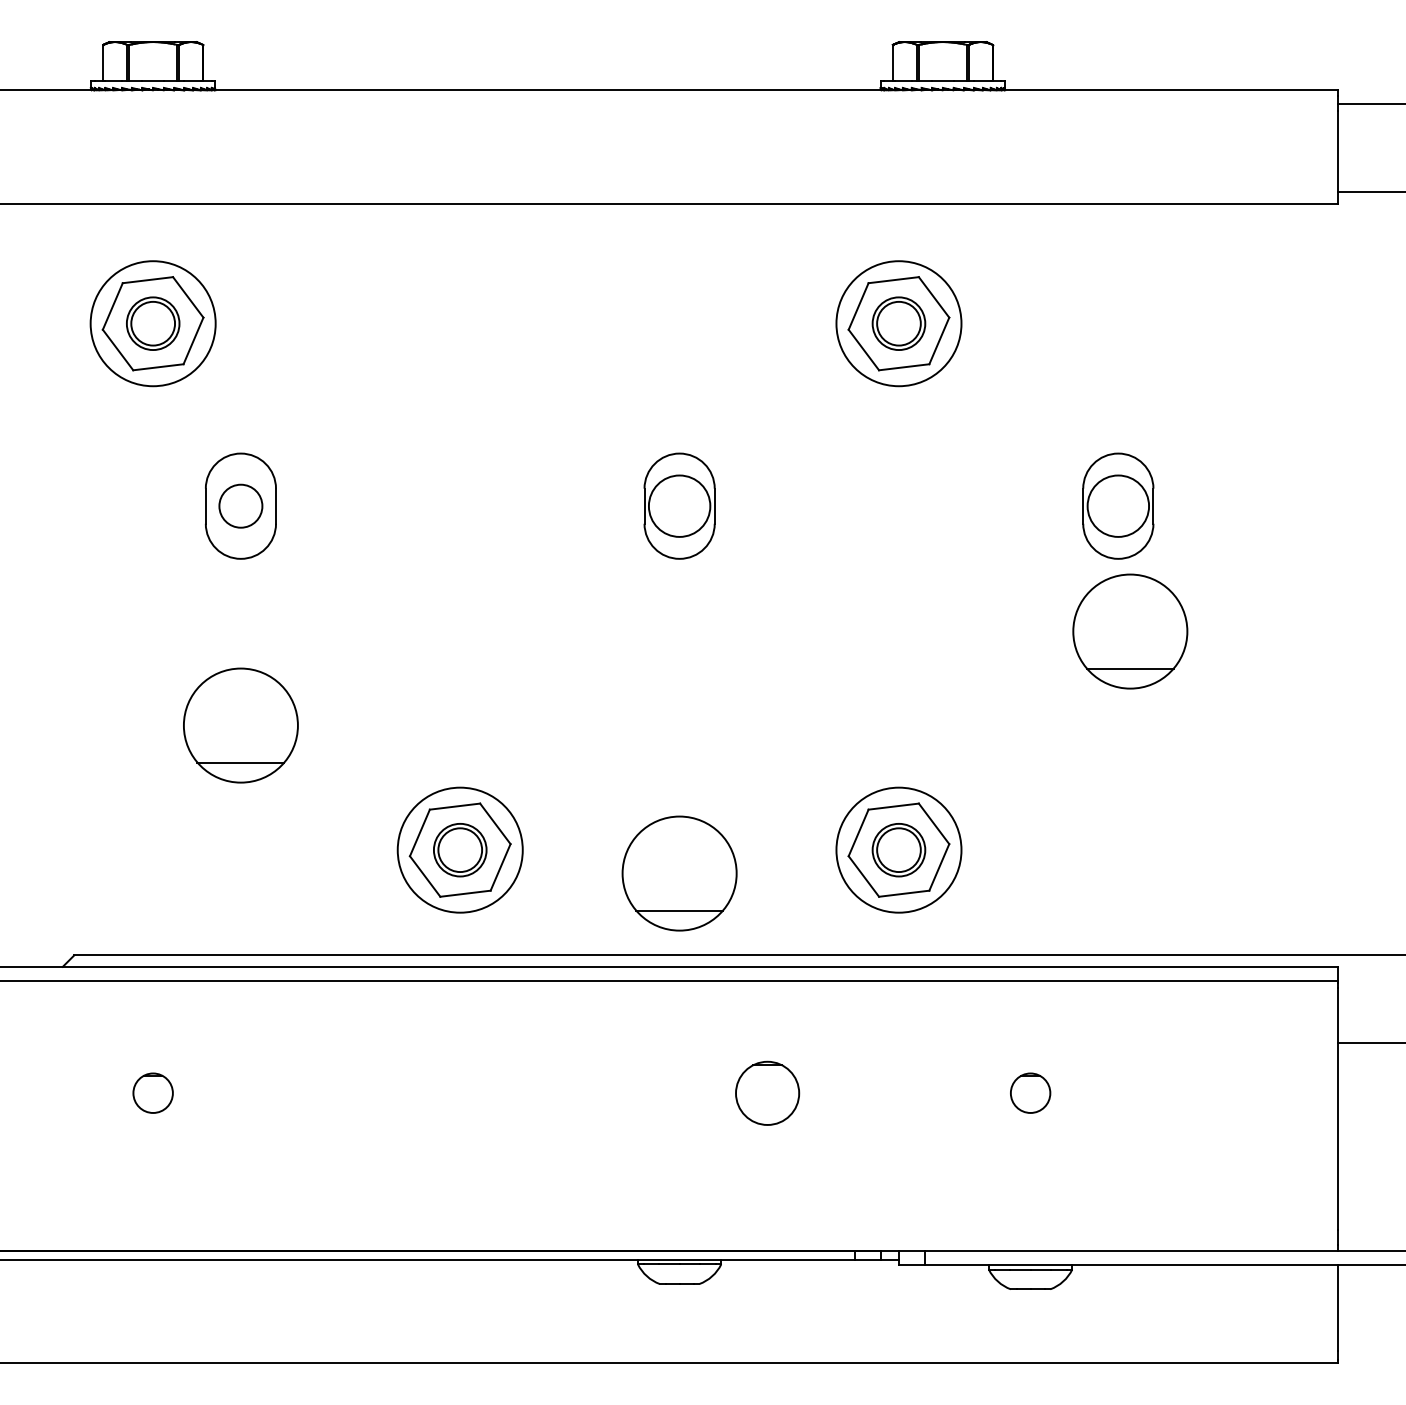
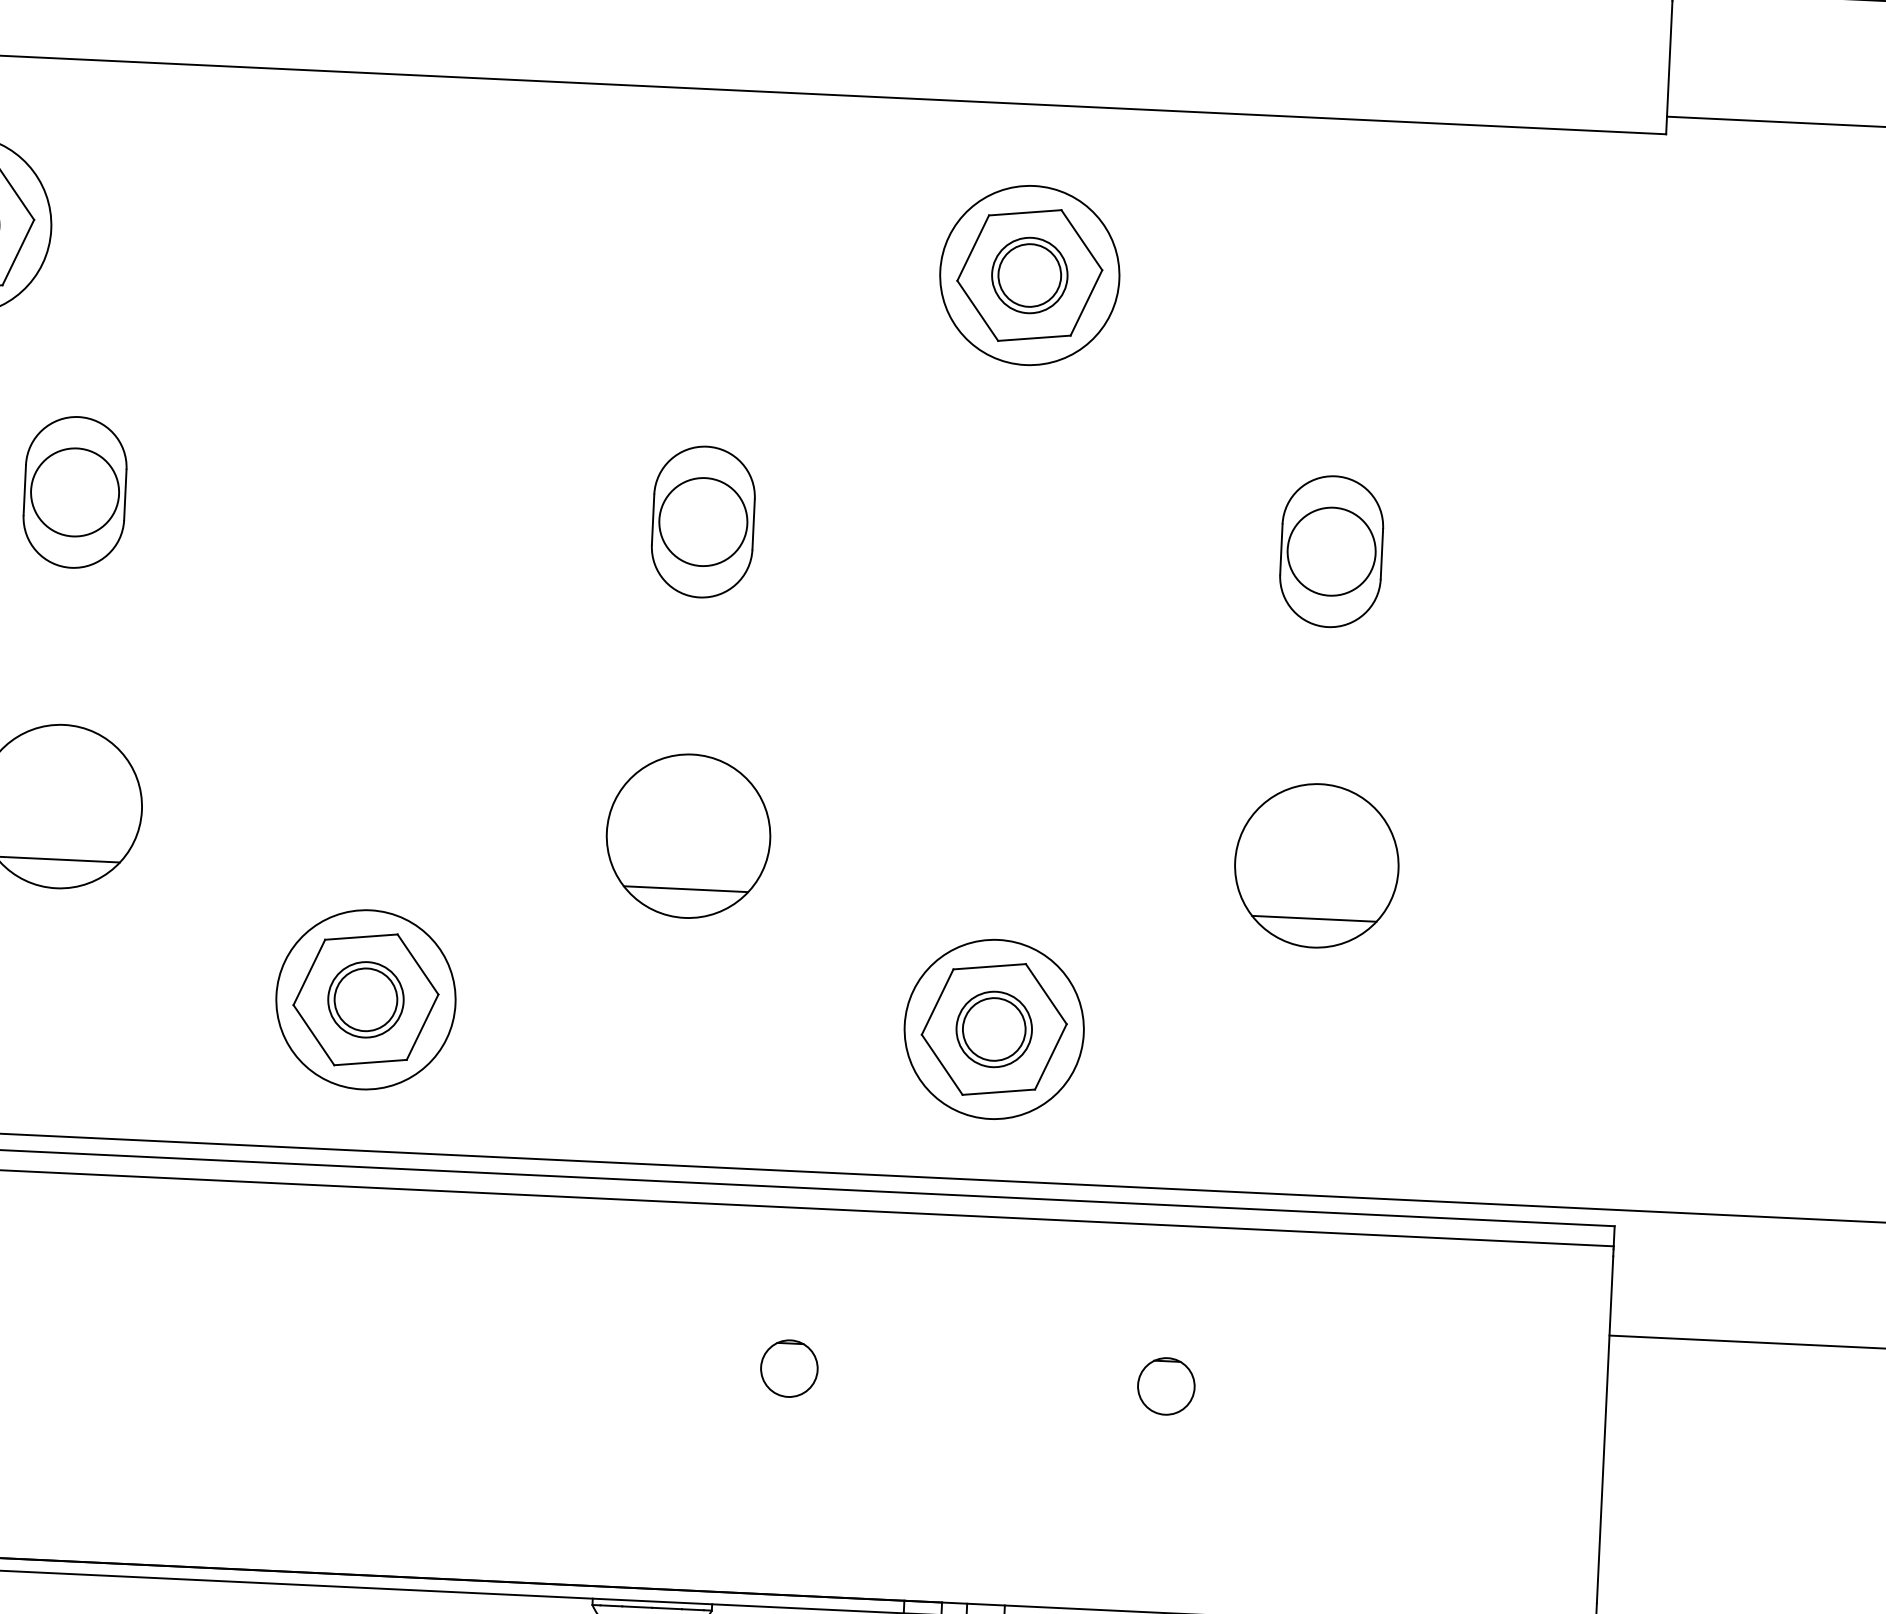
circle: (240, 505) -> (74, 491), size x1.43
part: (1130, 631) -> (1317, 865), moved
part: (679, 873) -> (688, 836), moved
part: (766, 1092) -> (788, 1367), size x0.62

